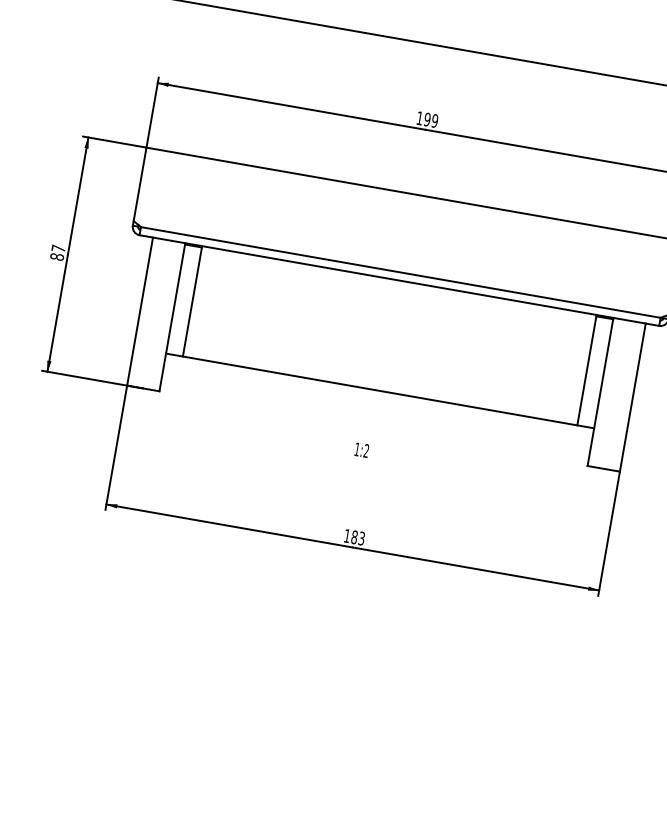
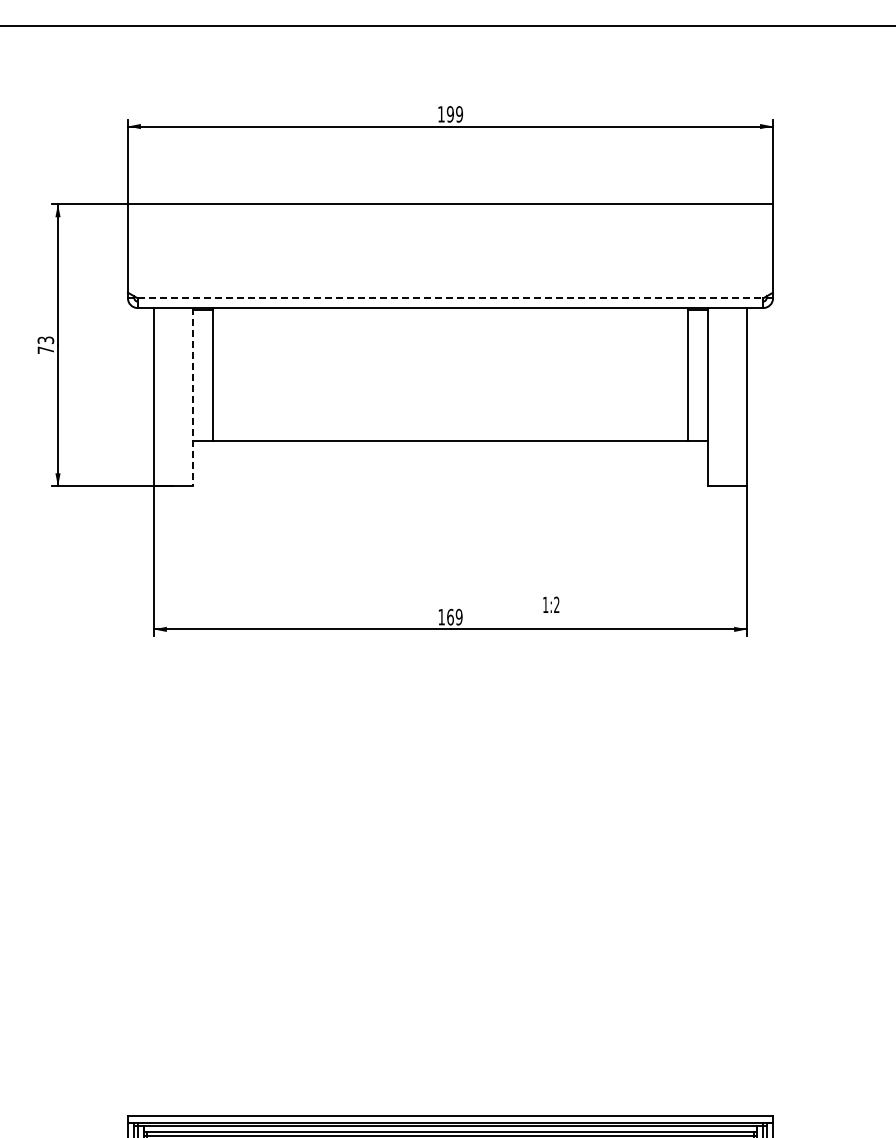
text: (57, 252) -> (45, 345), 87 -> 73
line: (400, 272) -> (450, 298), solid -> dashed
line: (172, 317) -> (192, 397), solid -> dashed
text: (362, 449) -> (551, 604), moved
text: (357, 537) -> (454, 616), 183 -> 169

